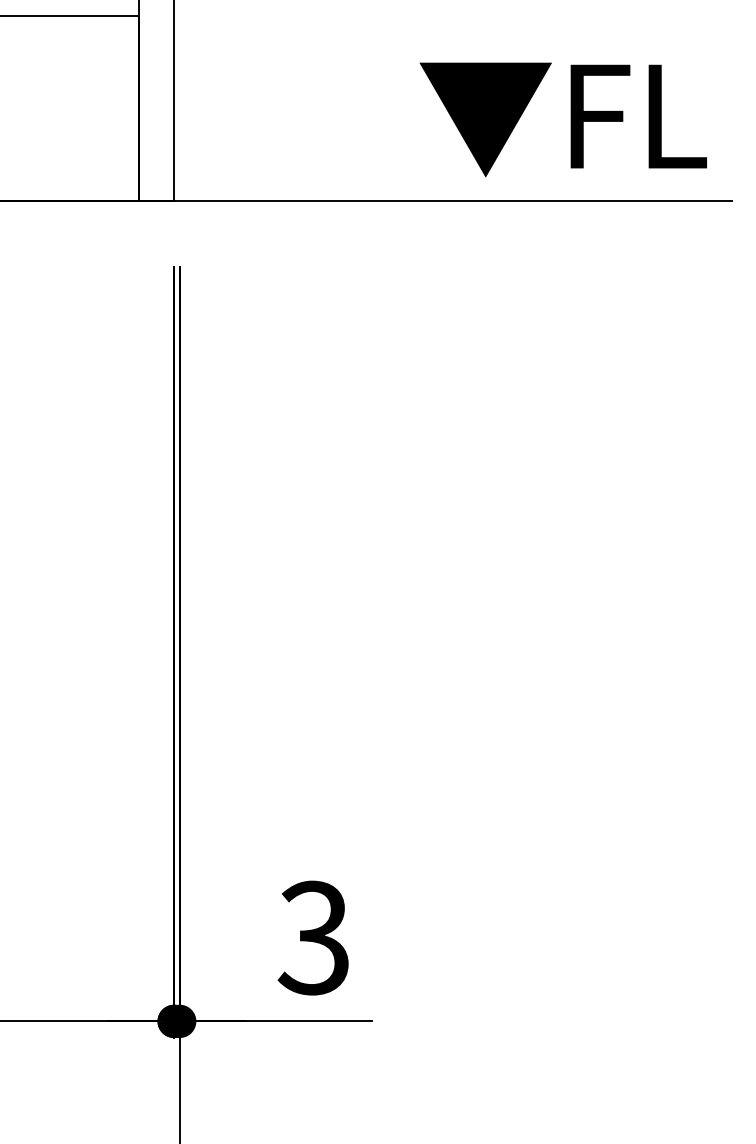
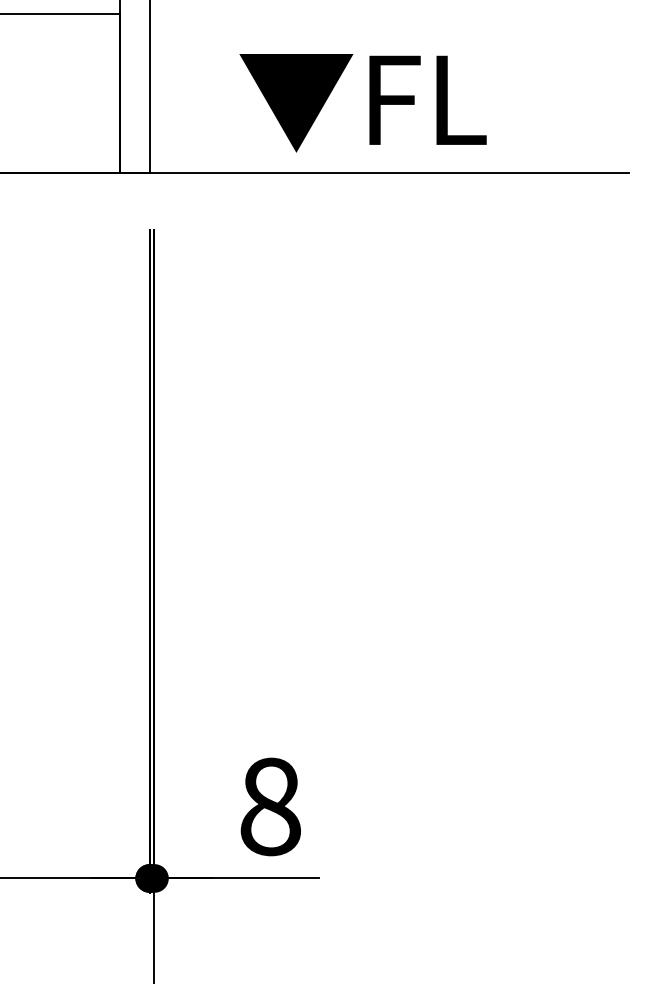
text: (562, 119) -> (362, 102), moved
text: (313, 937) -> (269, 806), 3 -> 8

